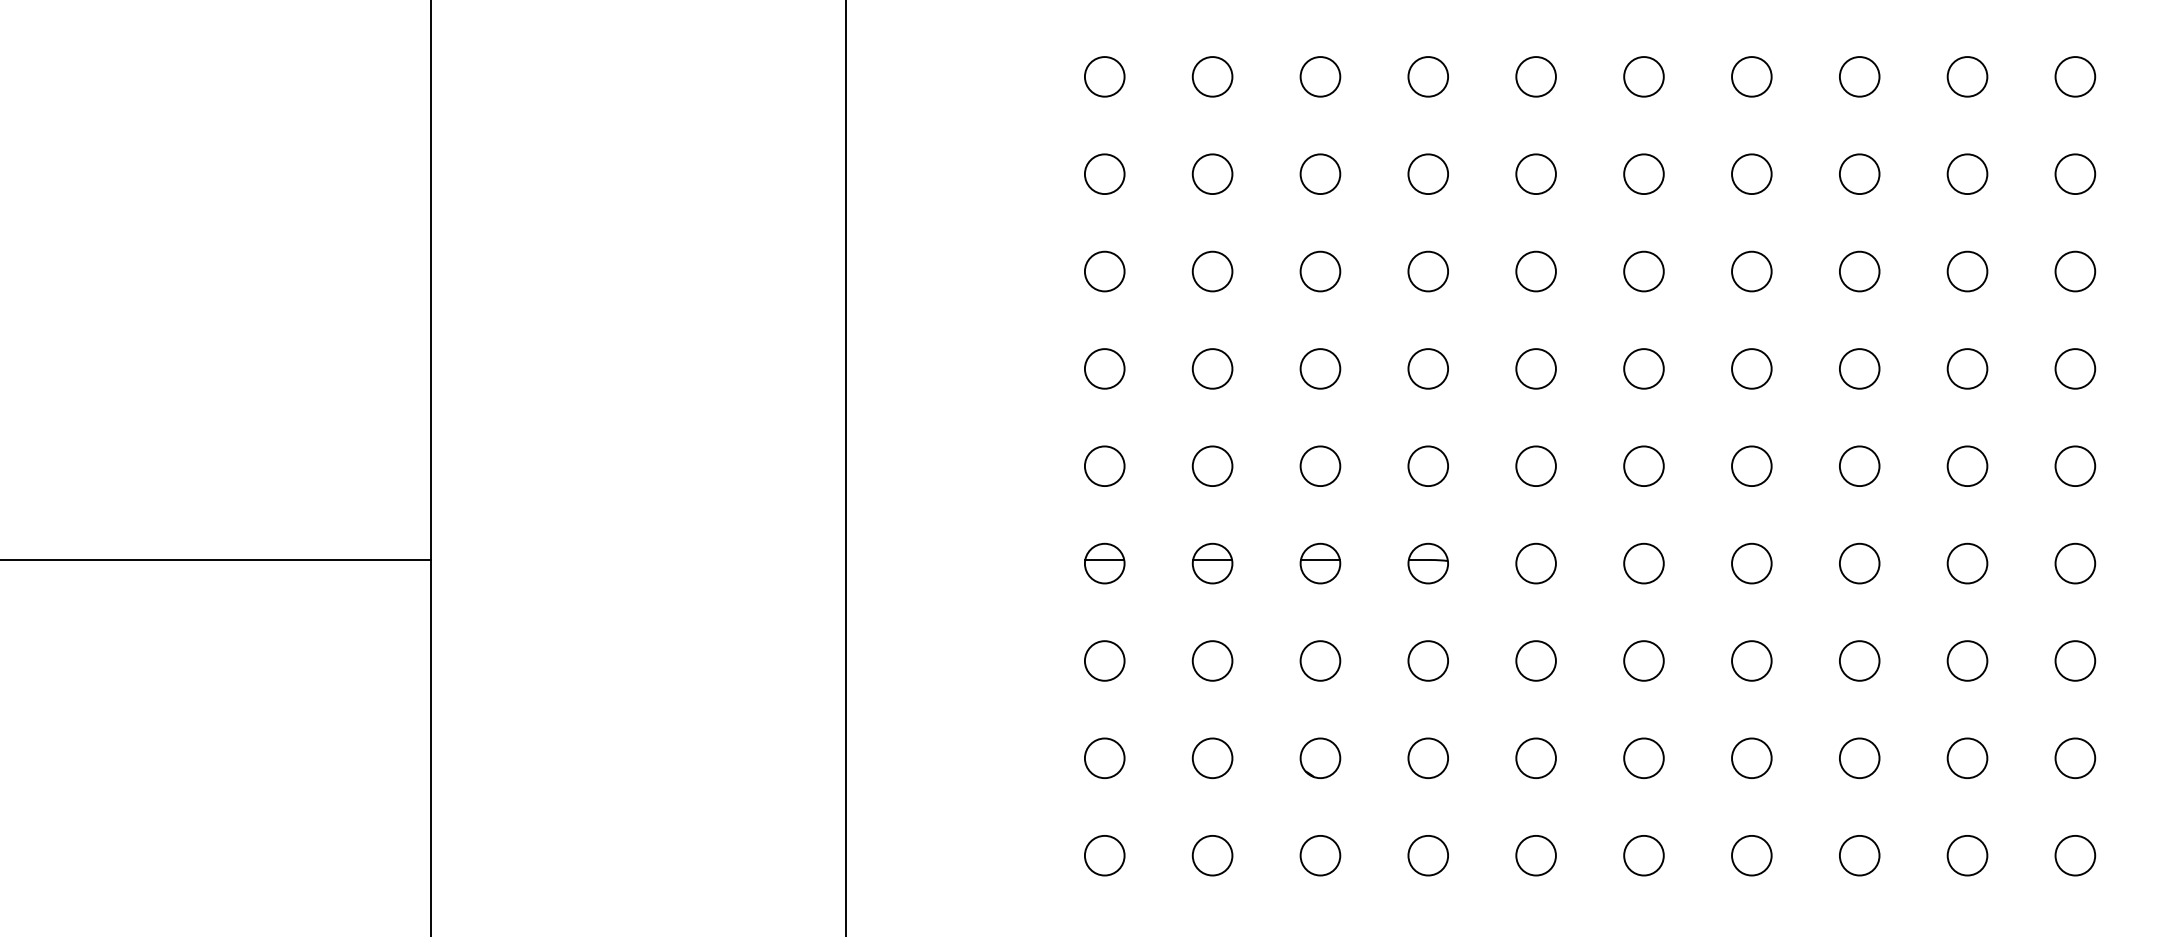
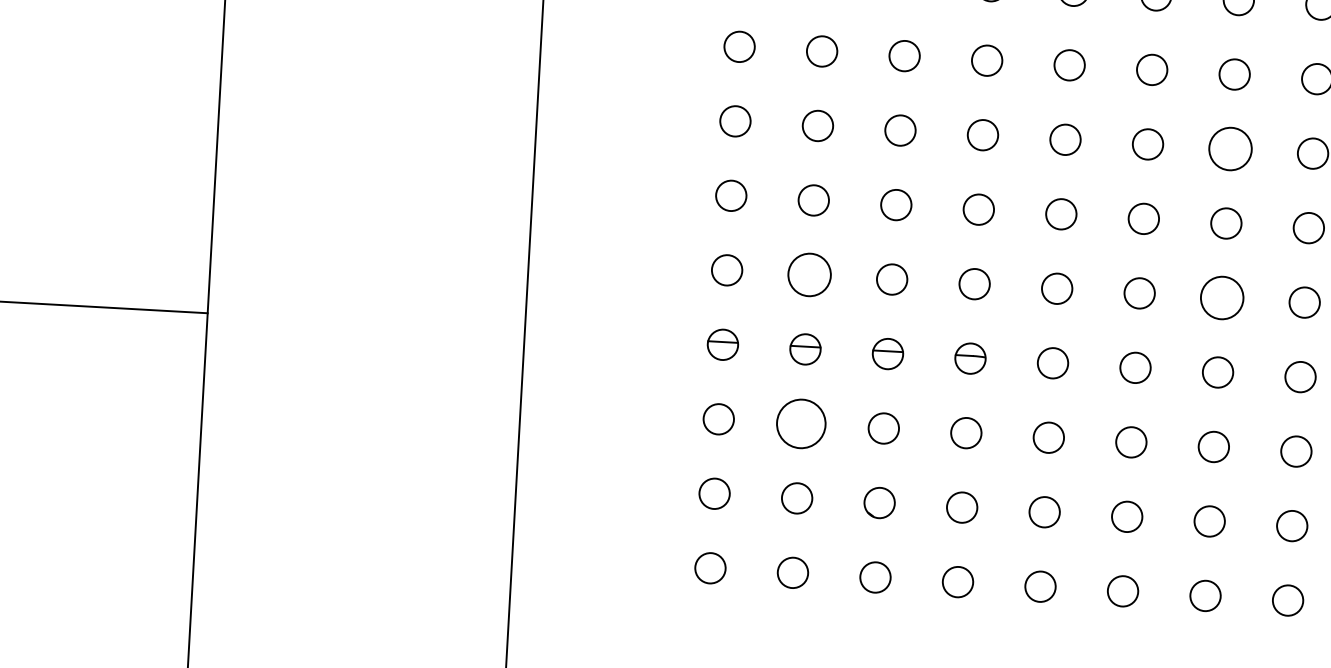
circle: (1751, 271) -> (1230, 148), size x1.4
circle: (1212, 466) -> (809, 275), size x1.4
circle: (1751, 466) -> (1221, 298), size x1.4
circle: (1212, 660) -> (801, 423), size x1.6

